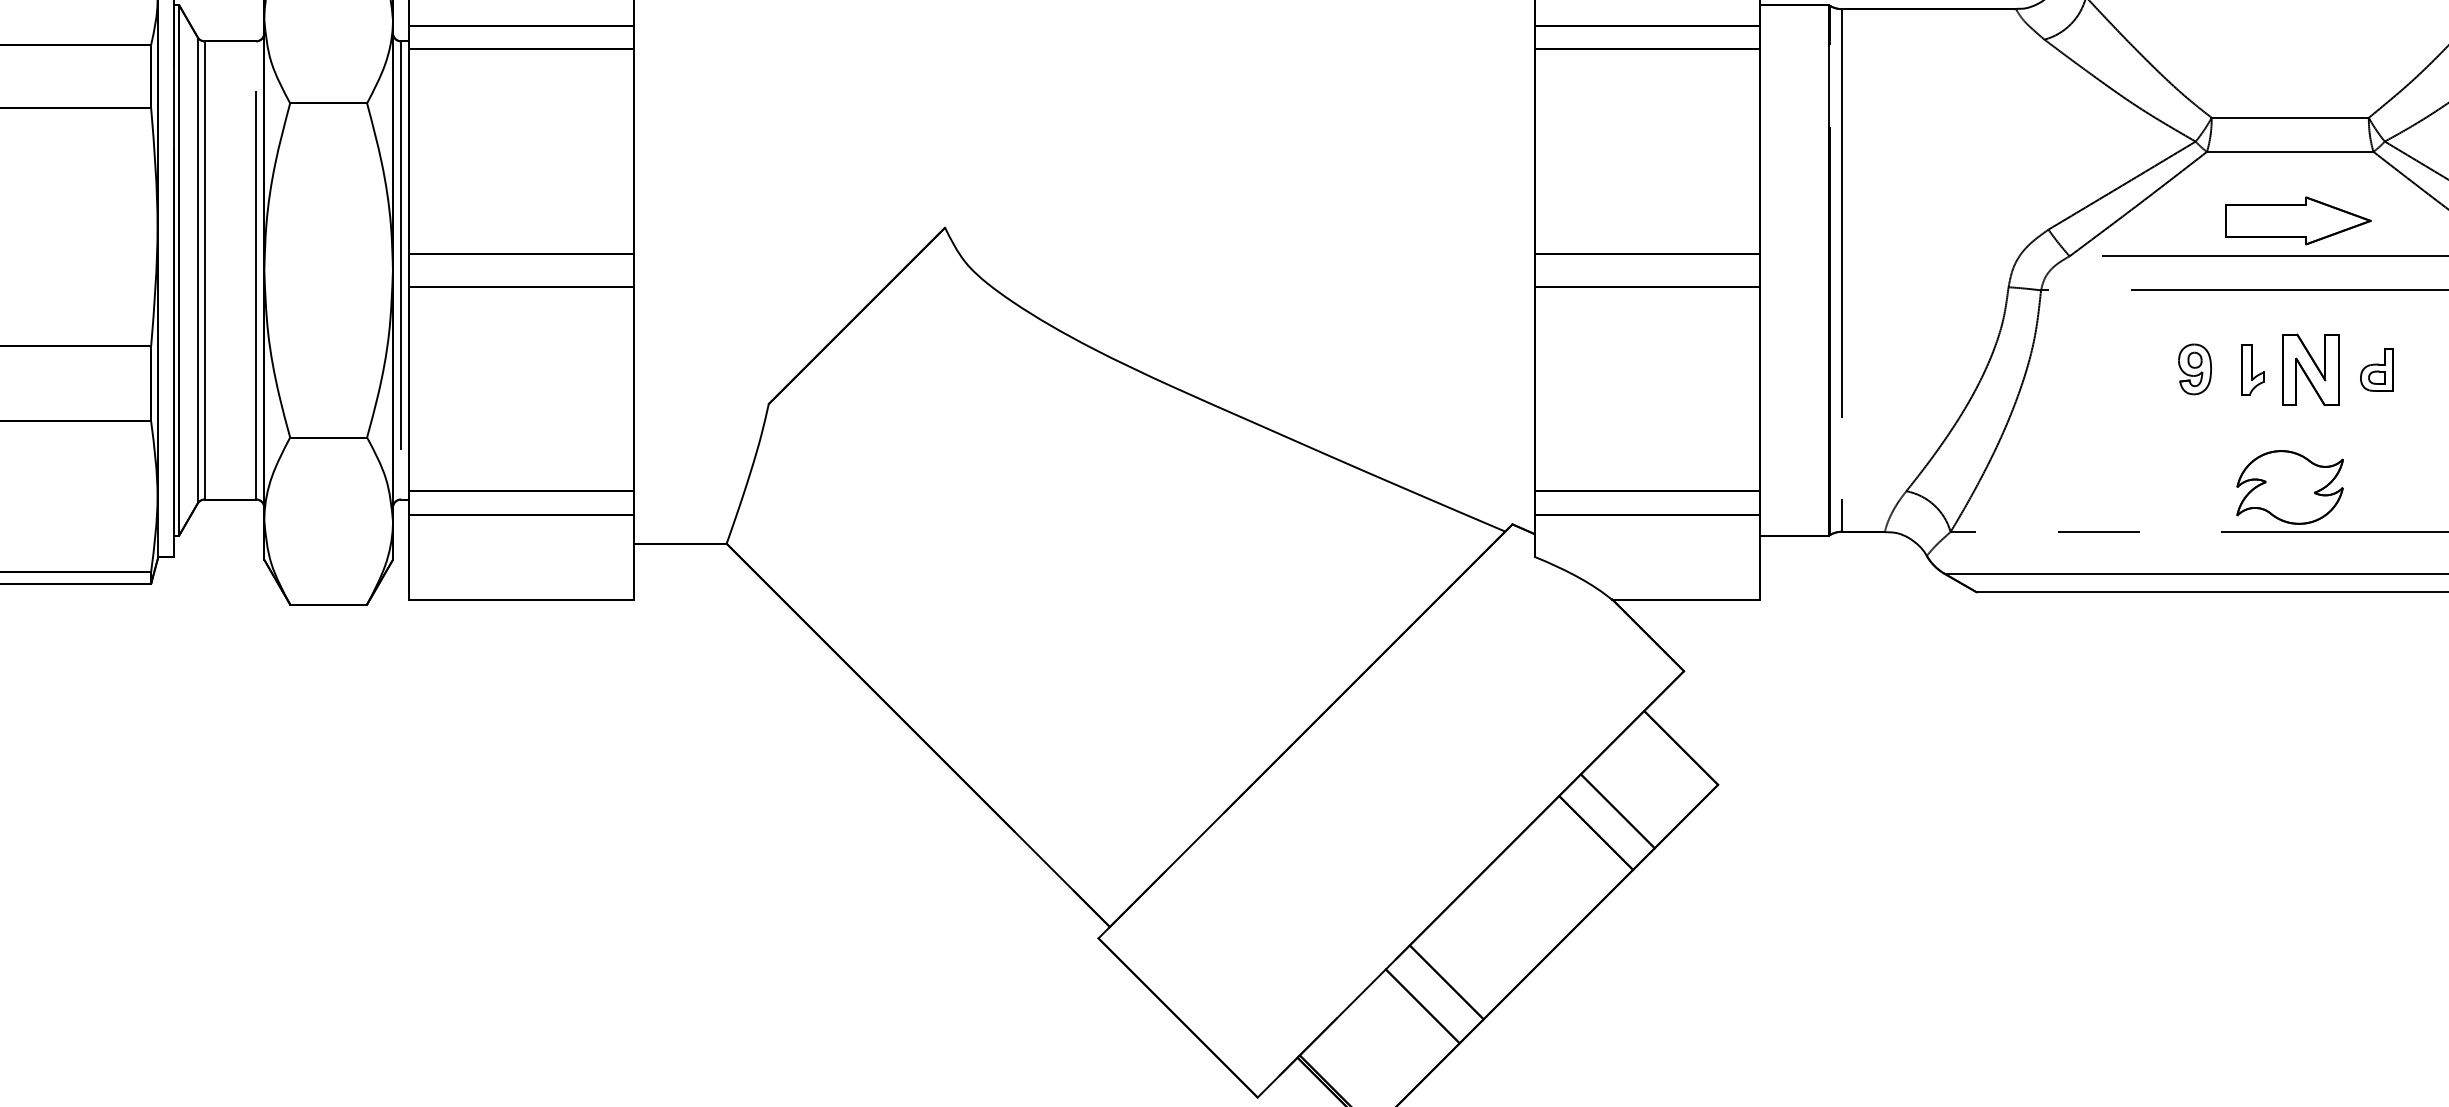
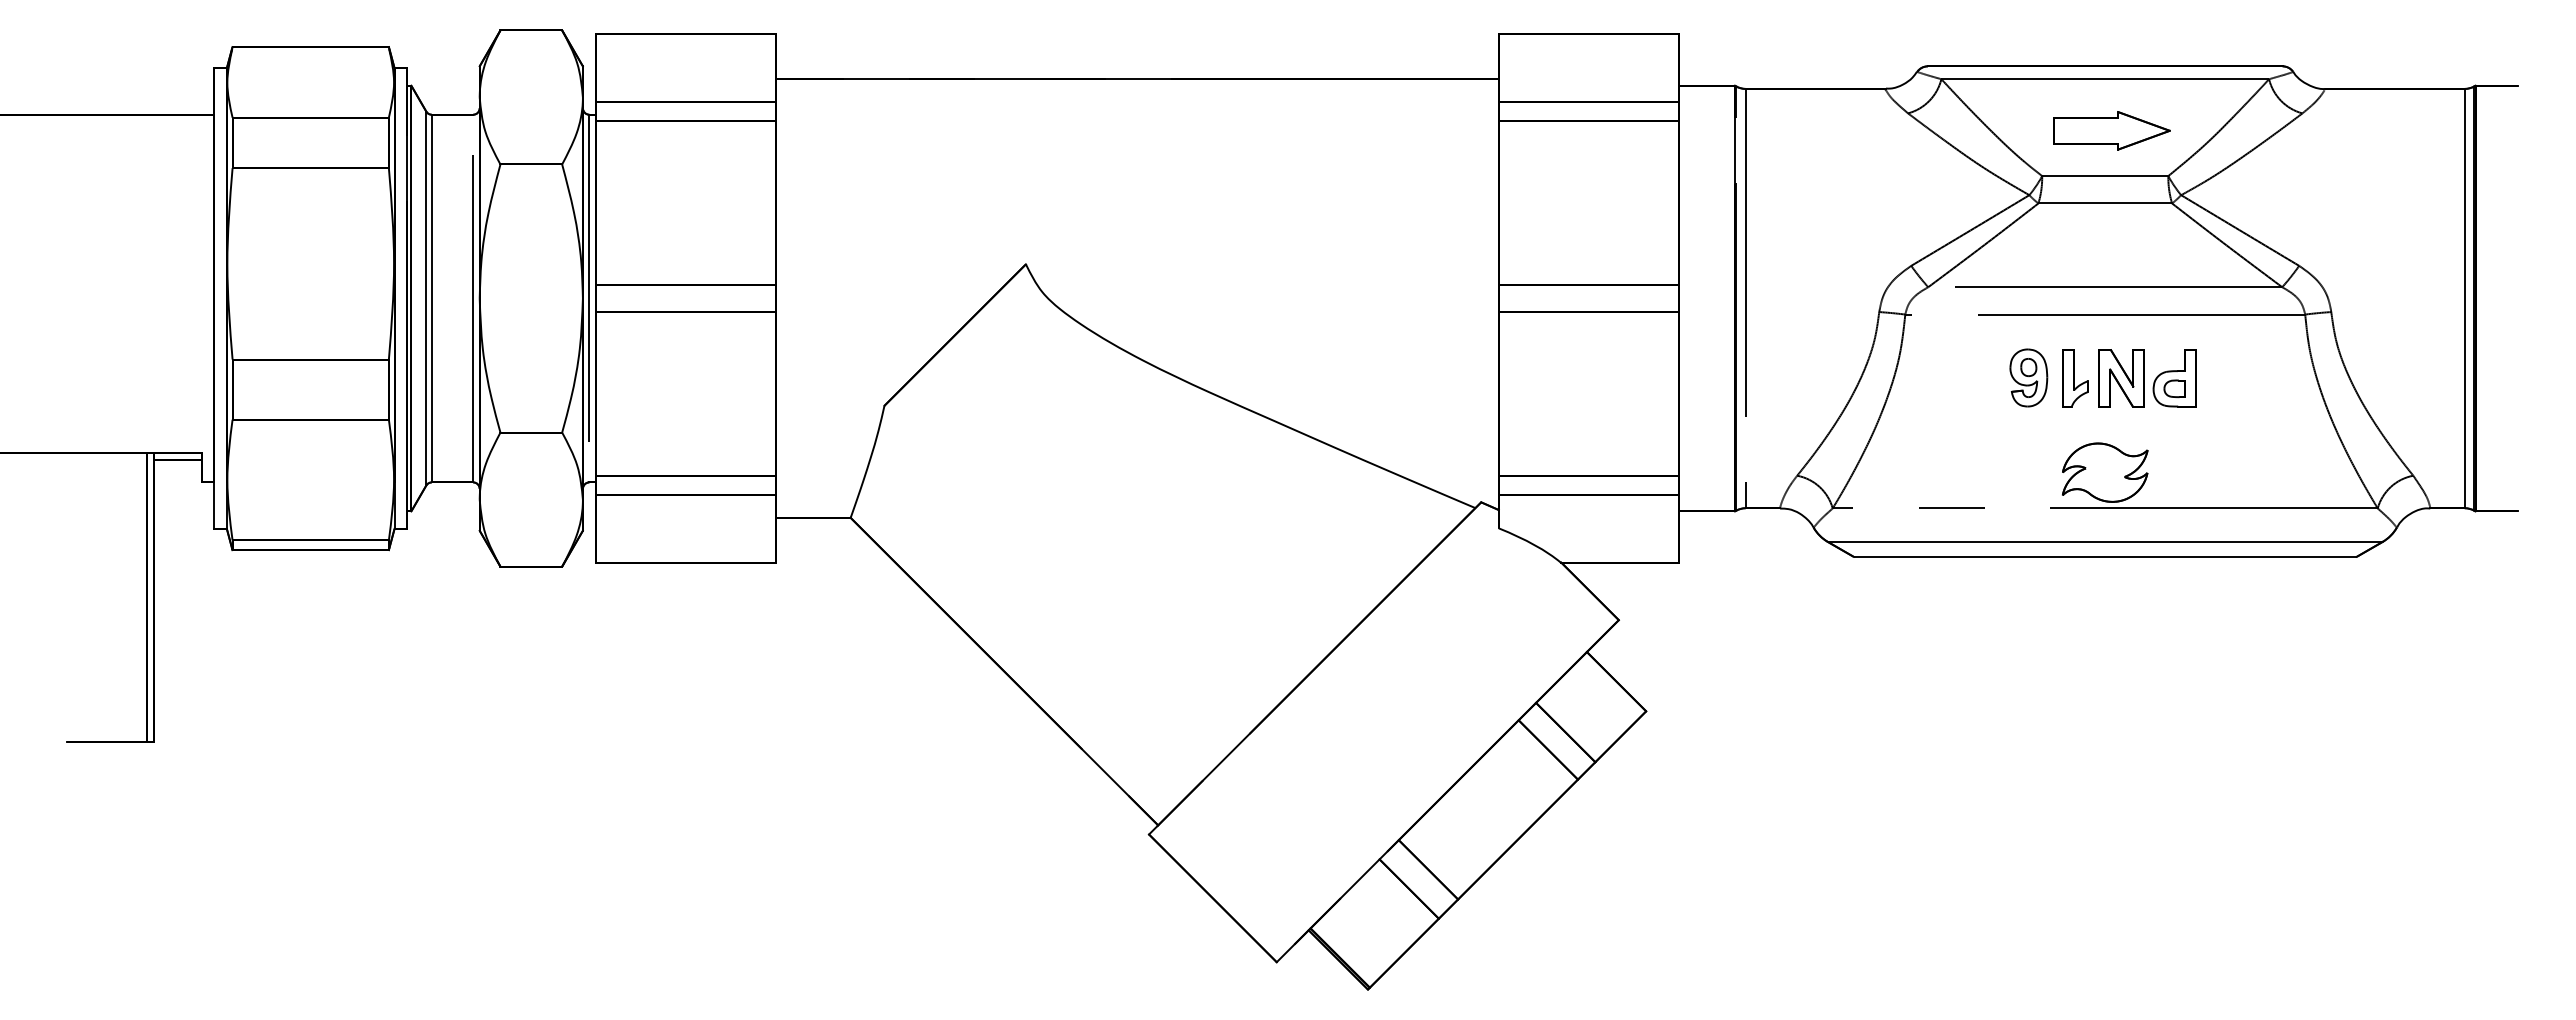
part: (2298, 220) -> (2111, 130), moved
part: (2194, 368) -> (2028, 377), size x1.43
part: (2253, 370) -> (2075, 378), size x1.43
part: (2376, 370) -> (2174, 378), size x1.67

